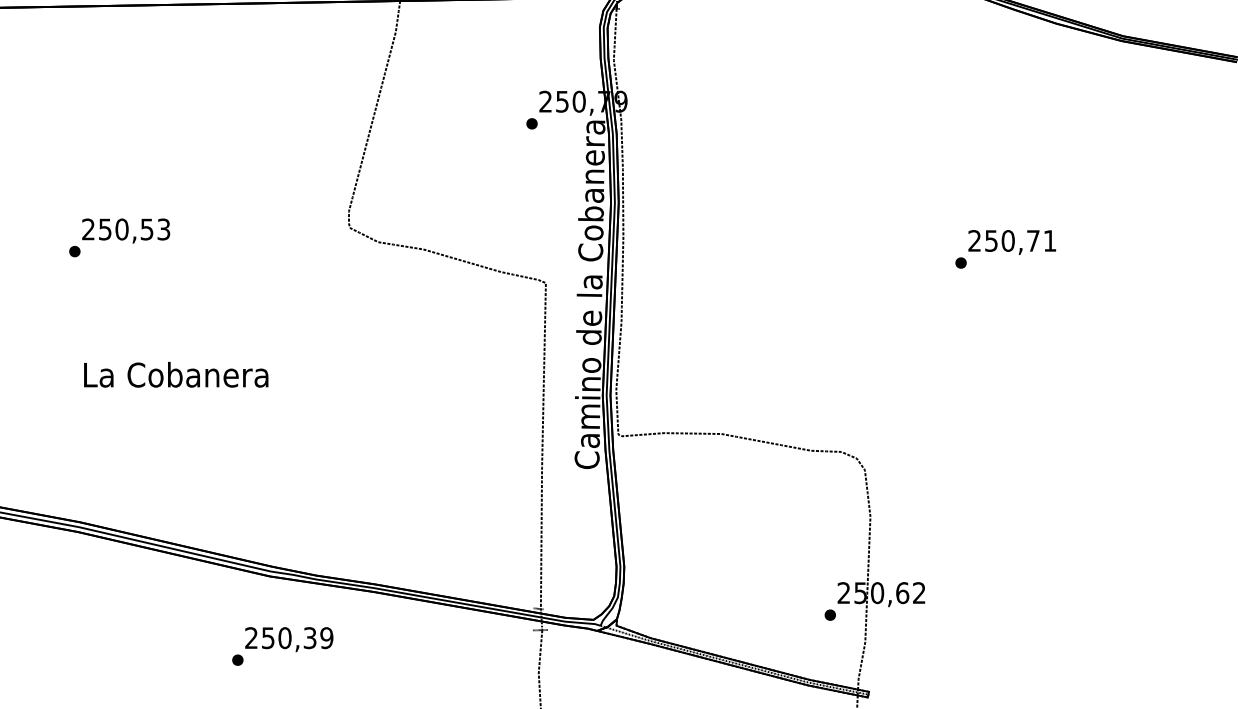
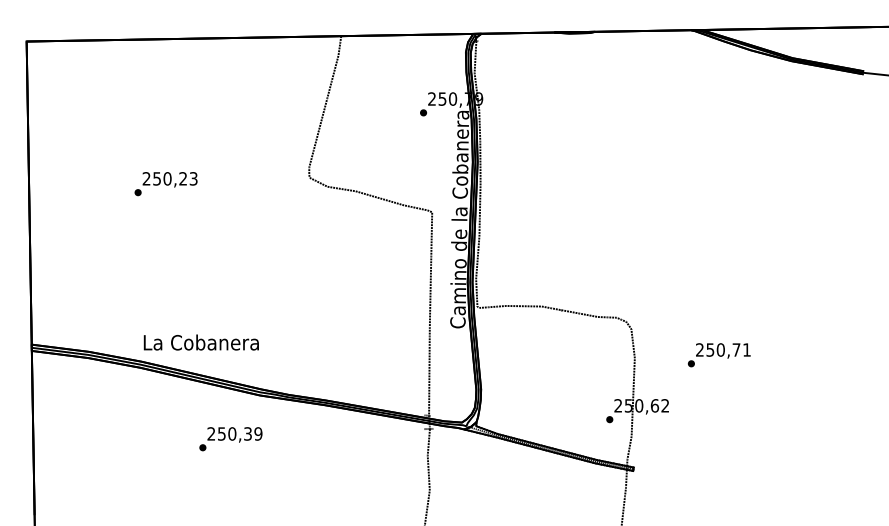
text: (145, 228) -> (182, 178), 250,53 -> 250,23
text: (1004, 249) -> (718, 355), moved
text: (174, 374) -> (200, 342), moved
text: (282, 646) -> (230, 439), moved

